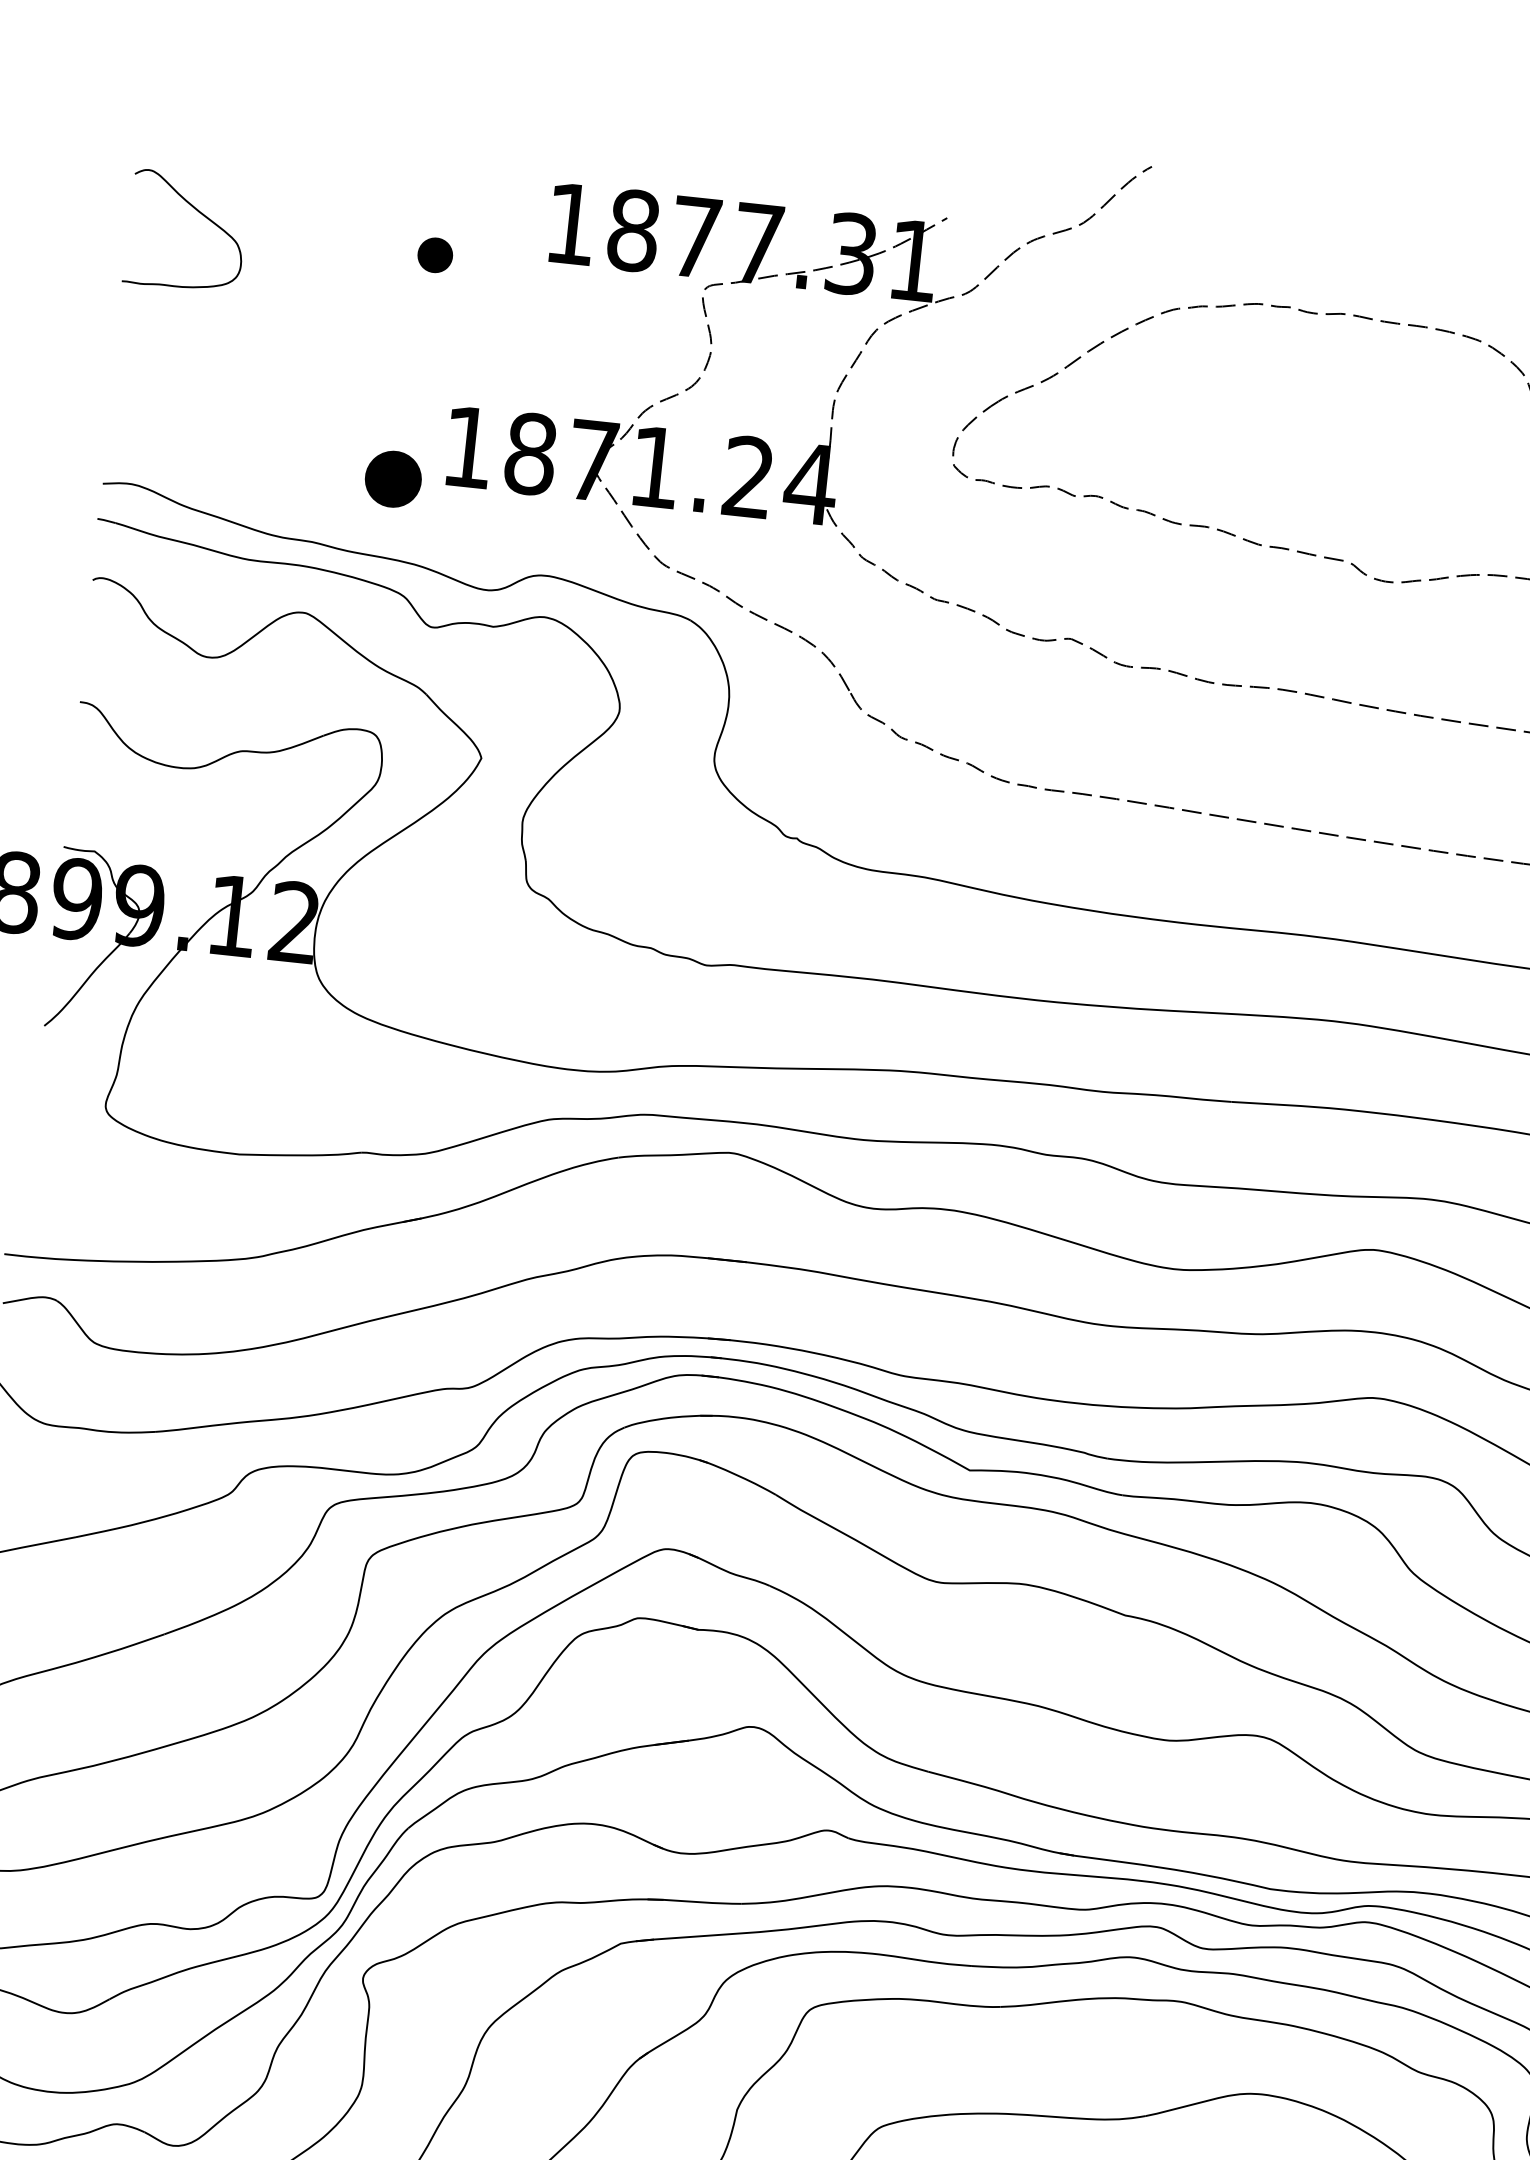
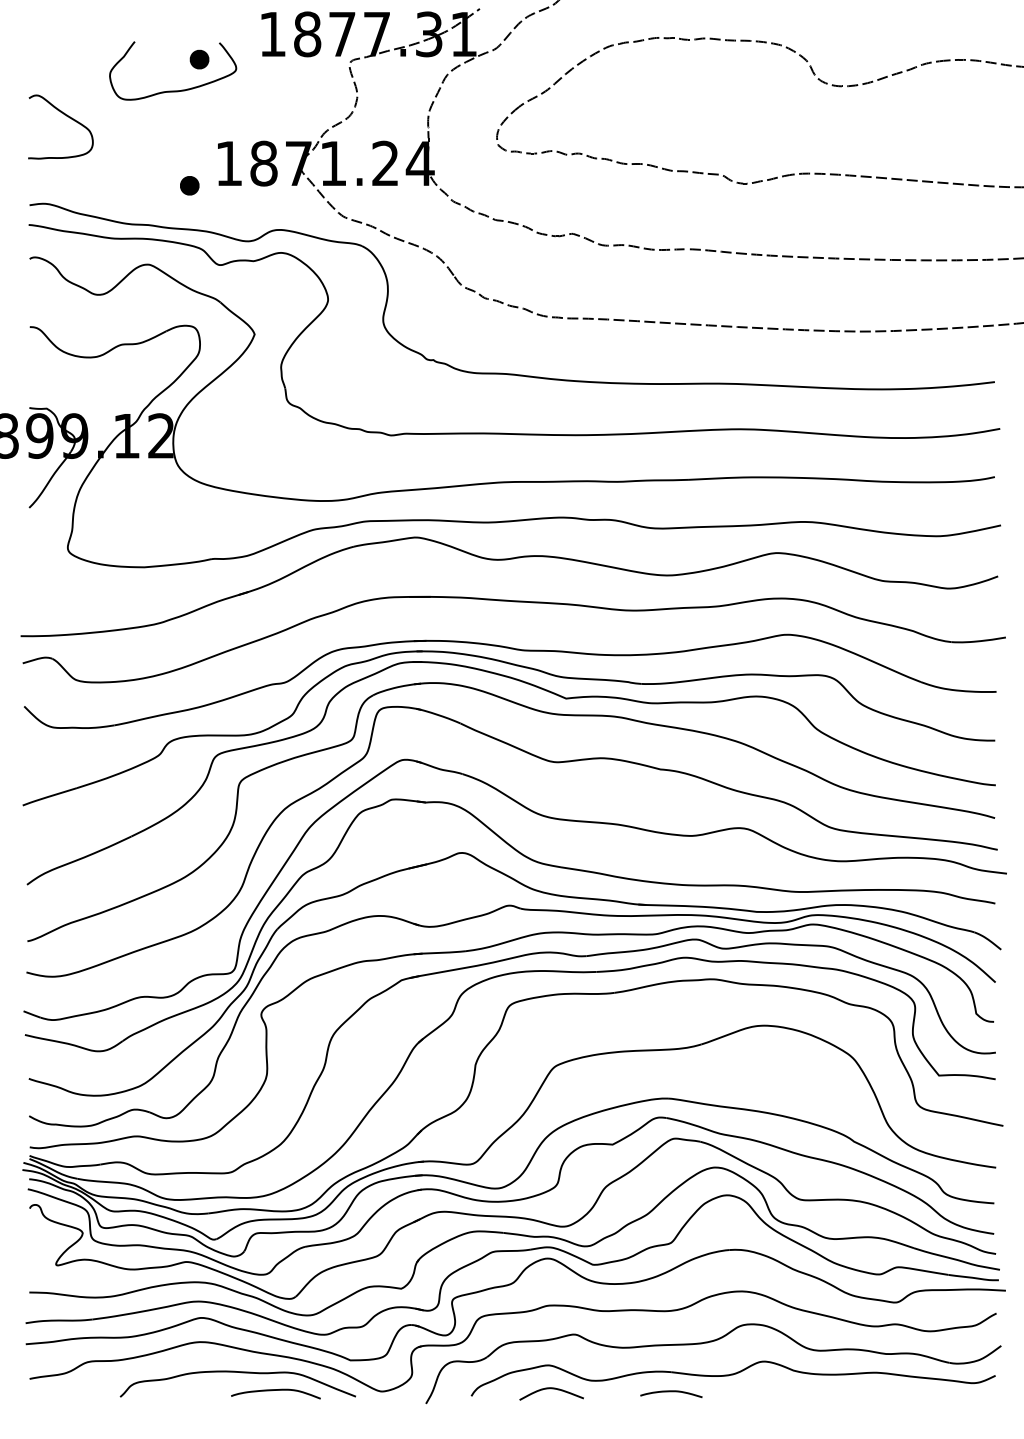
curve: (198, 213) -> (66, 116), moved
curve: (382, 305) -> (173, 90), added
part: (393, 478) -> (189, 185), size x0.62

